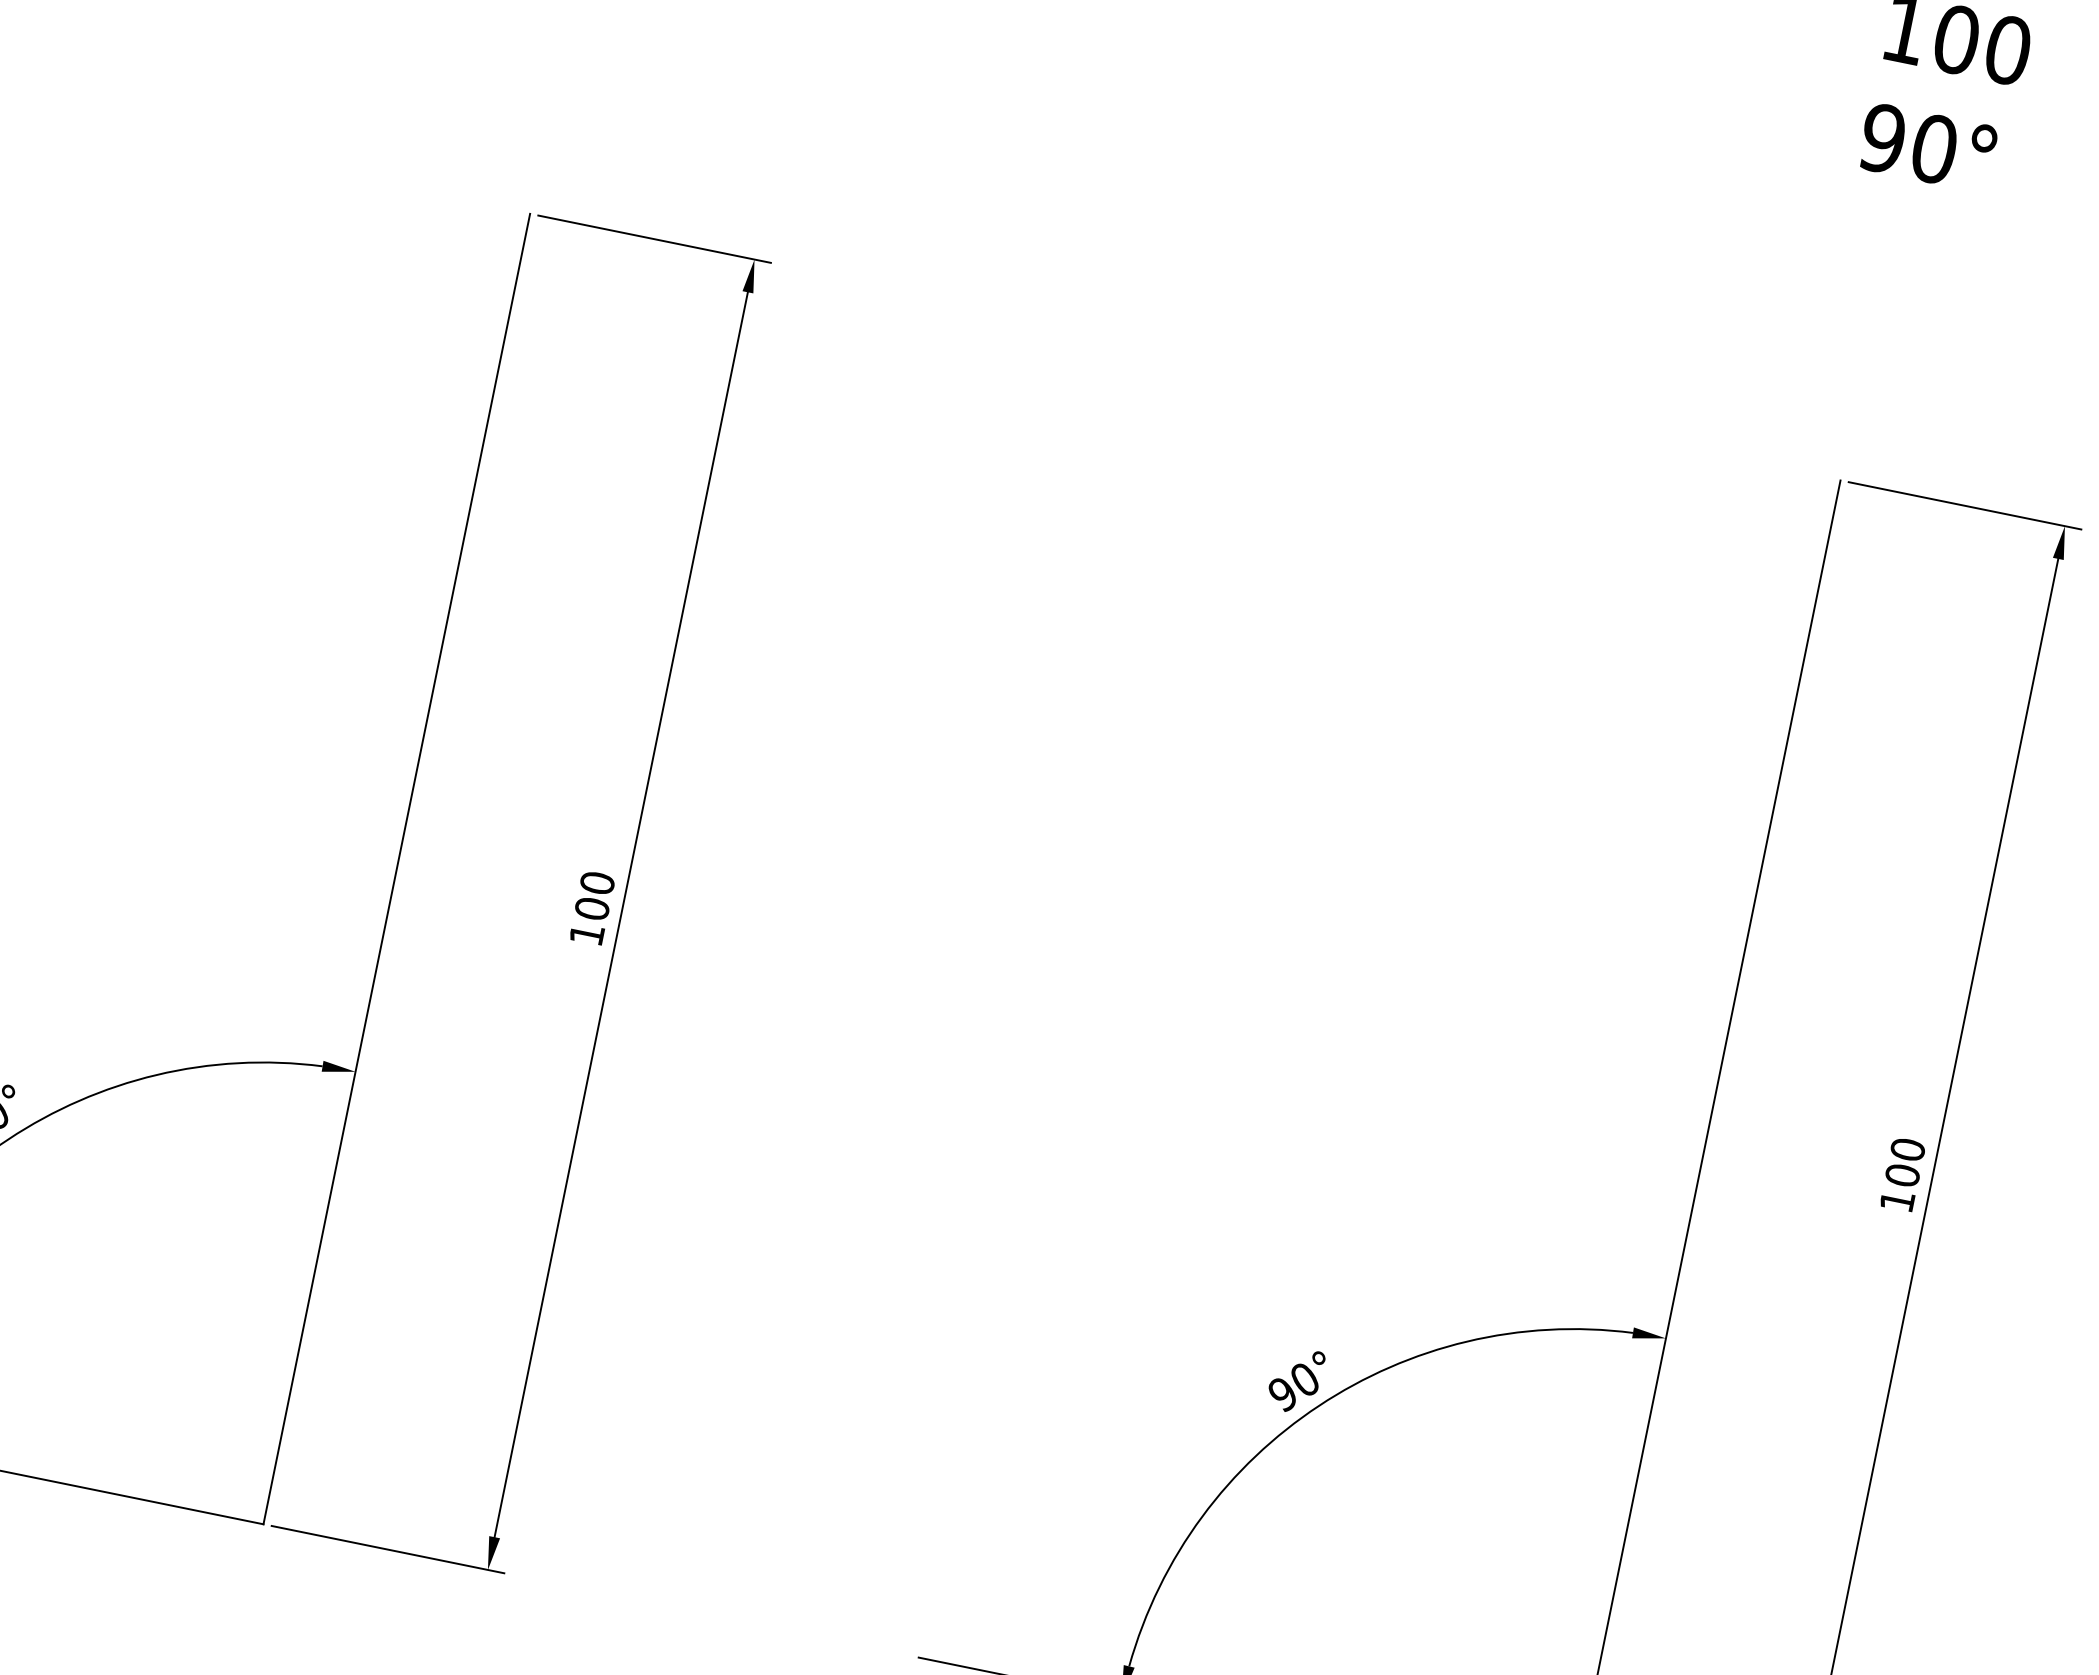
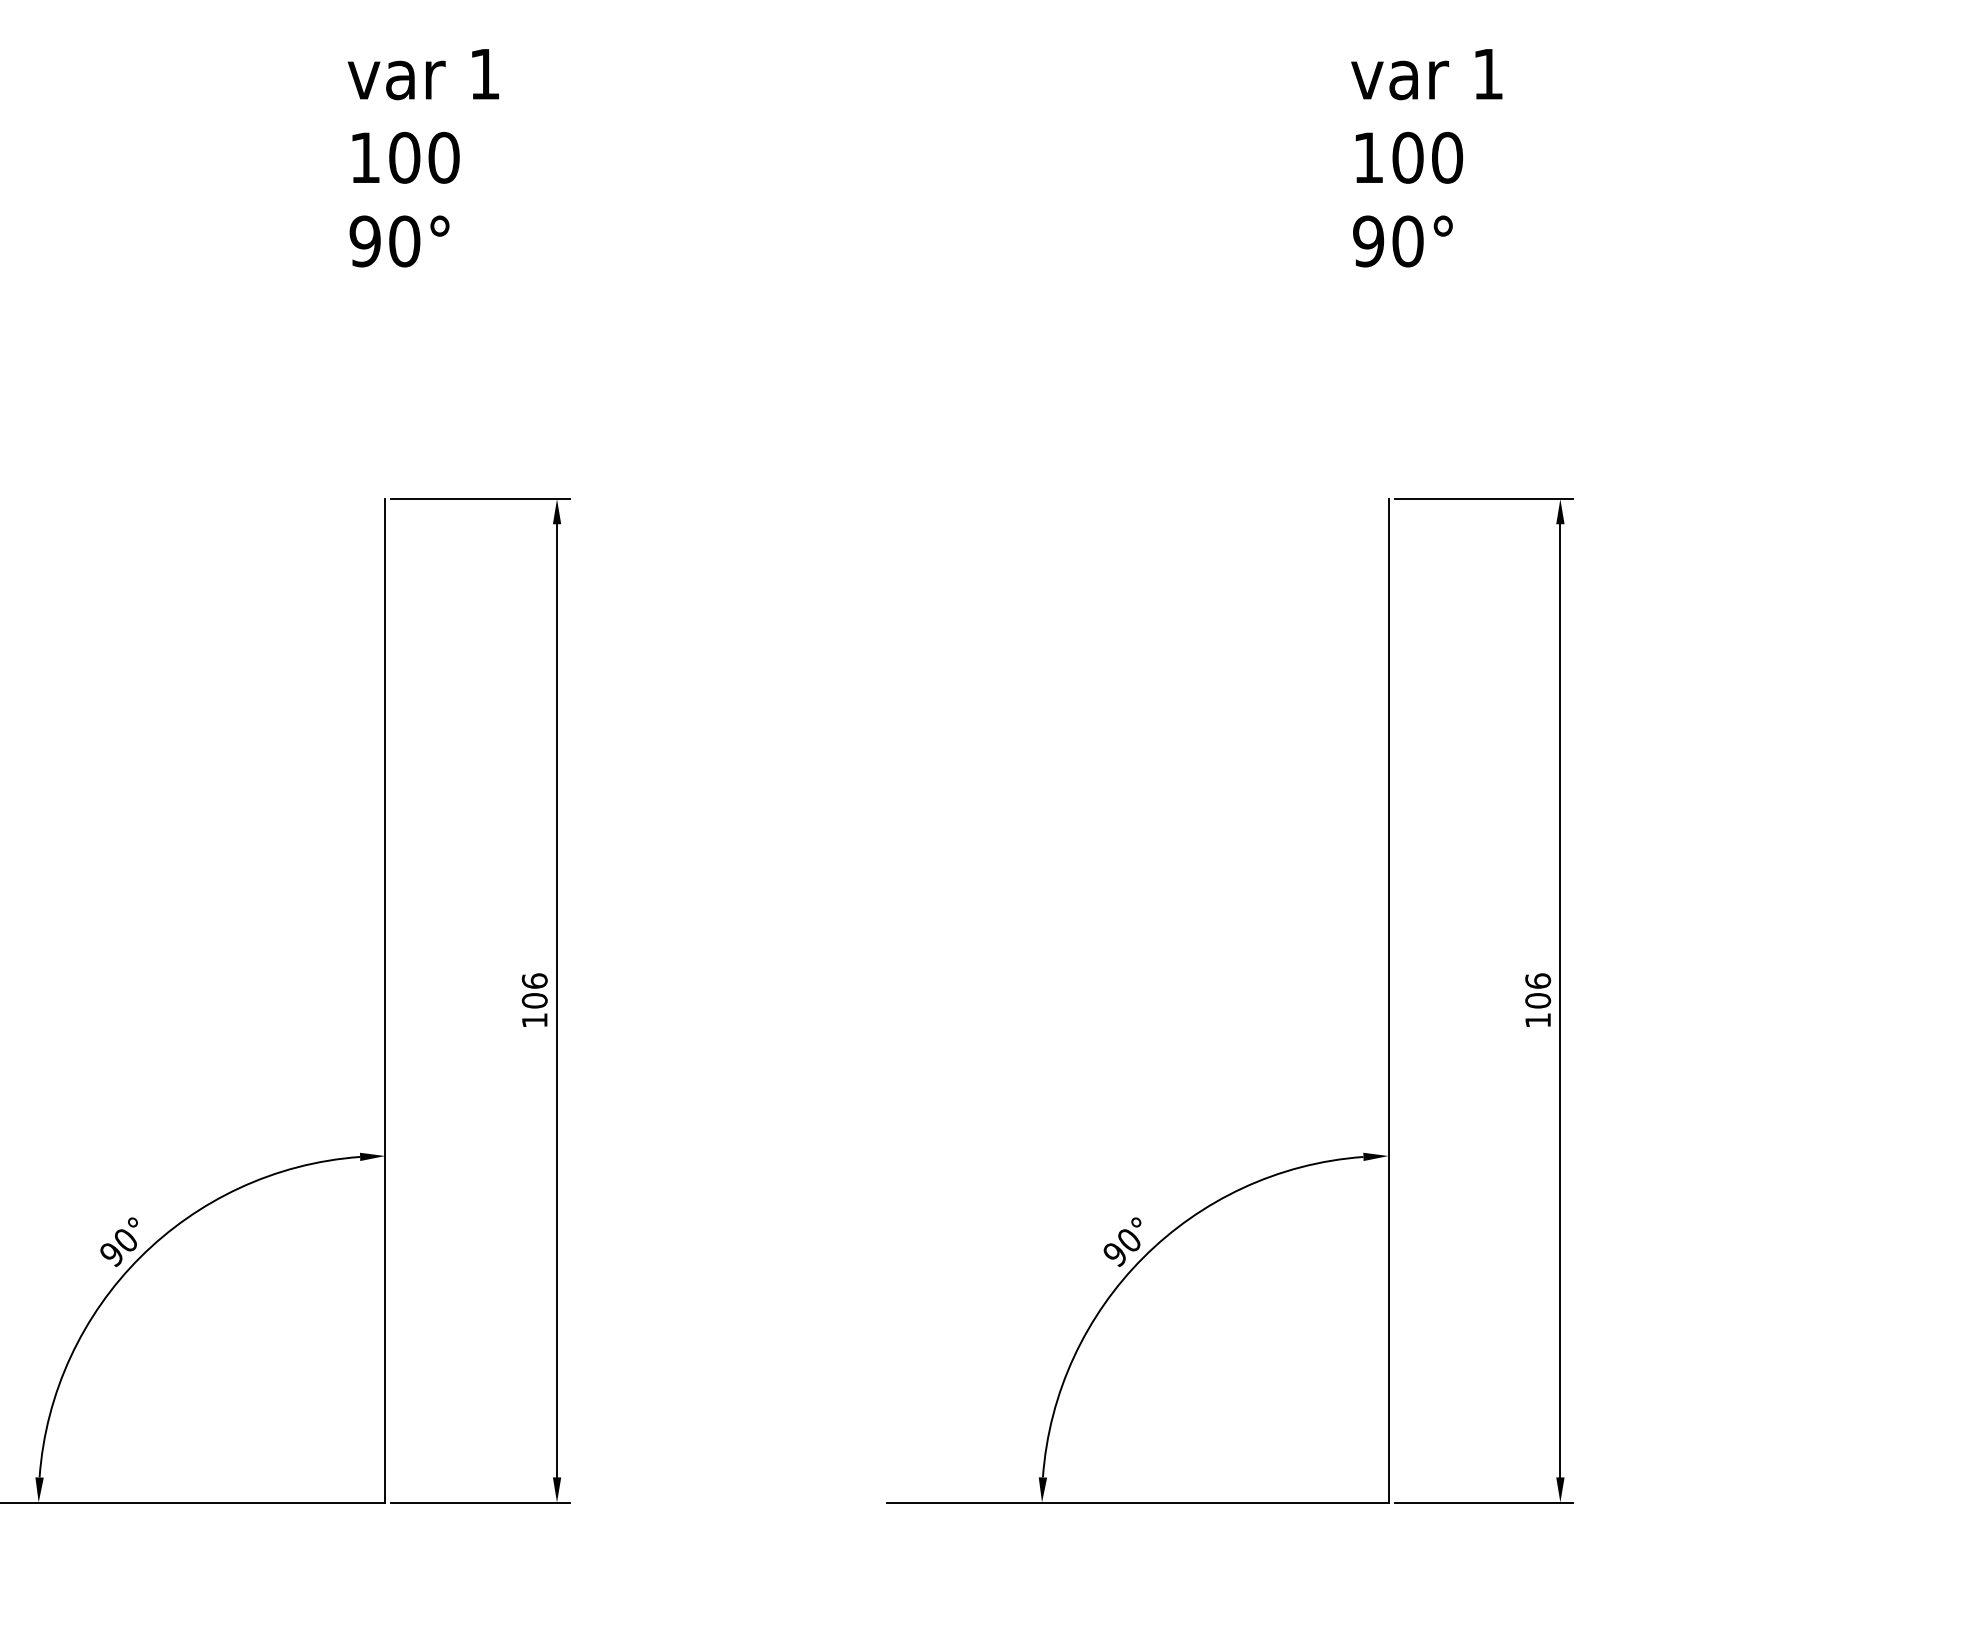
text: (597, 882) -> (534, 980), 100 -> 106
text: (1907, 1148) -> (1537, 980), 100 -> 106

